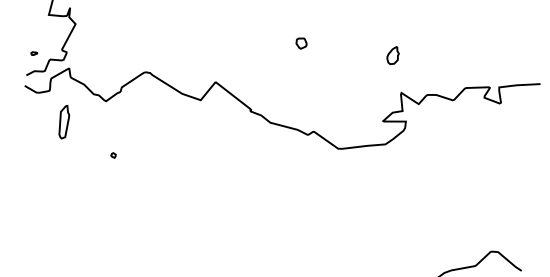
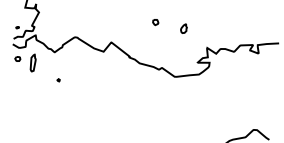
part: (392, 55) -> (183, 28), moved
part: (33, 113) -> (17, 58), added

